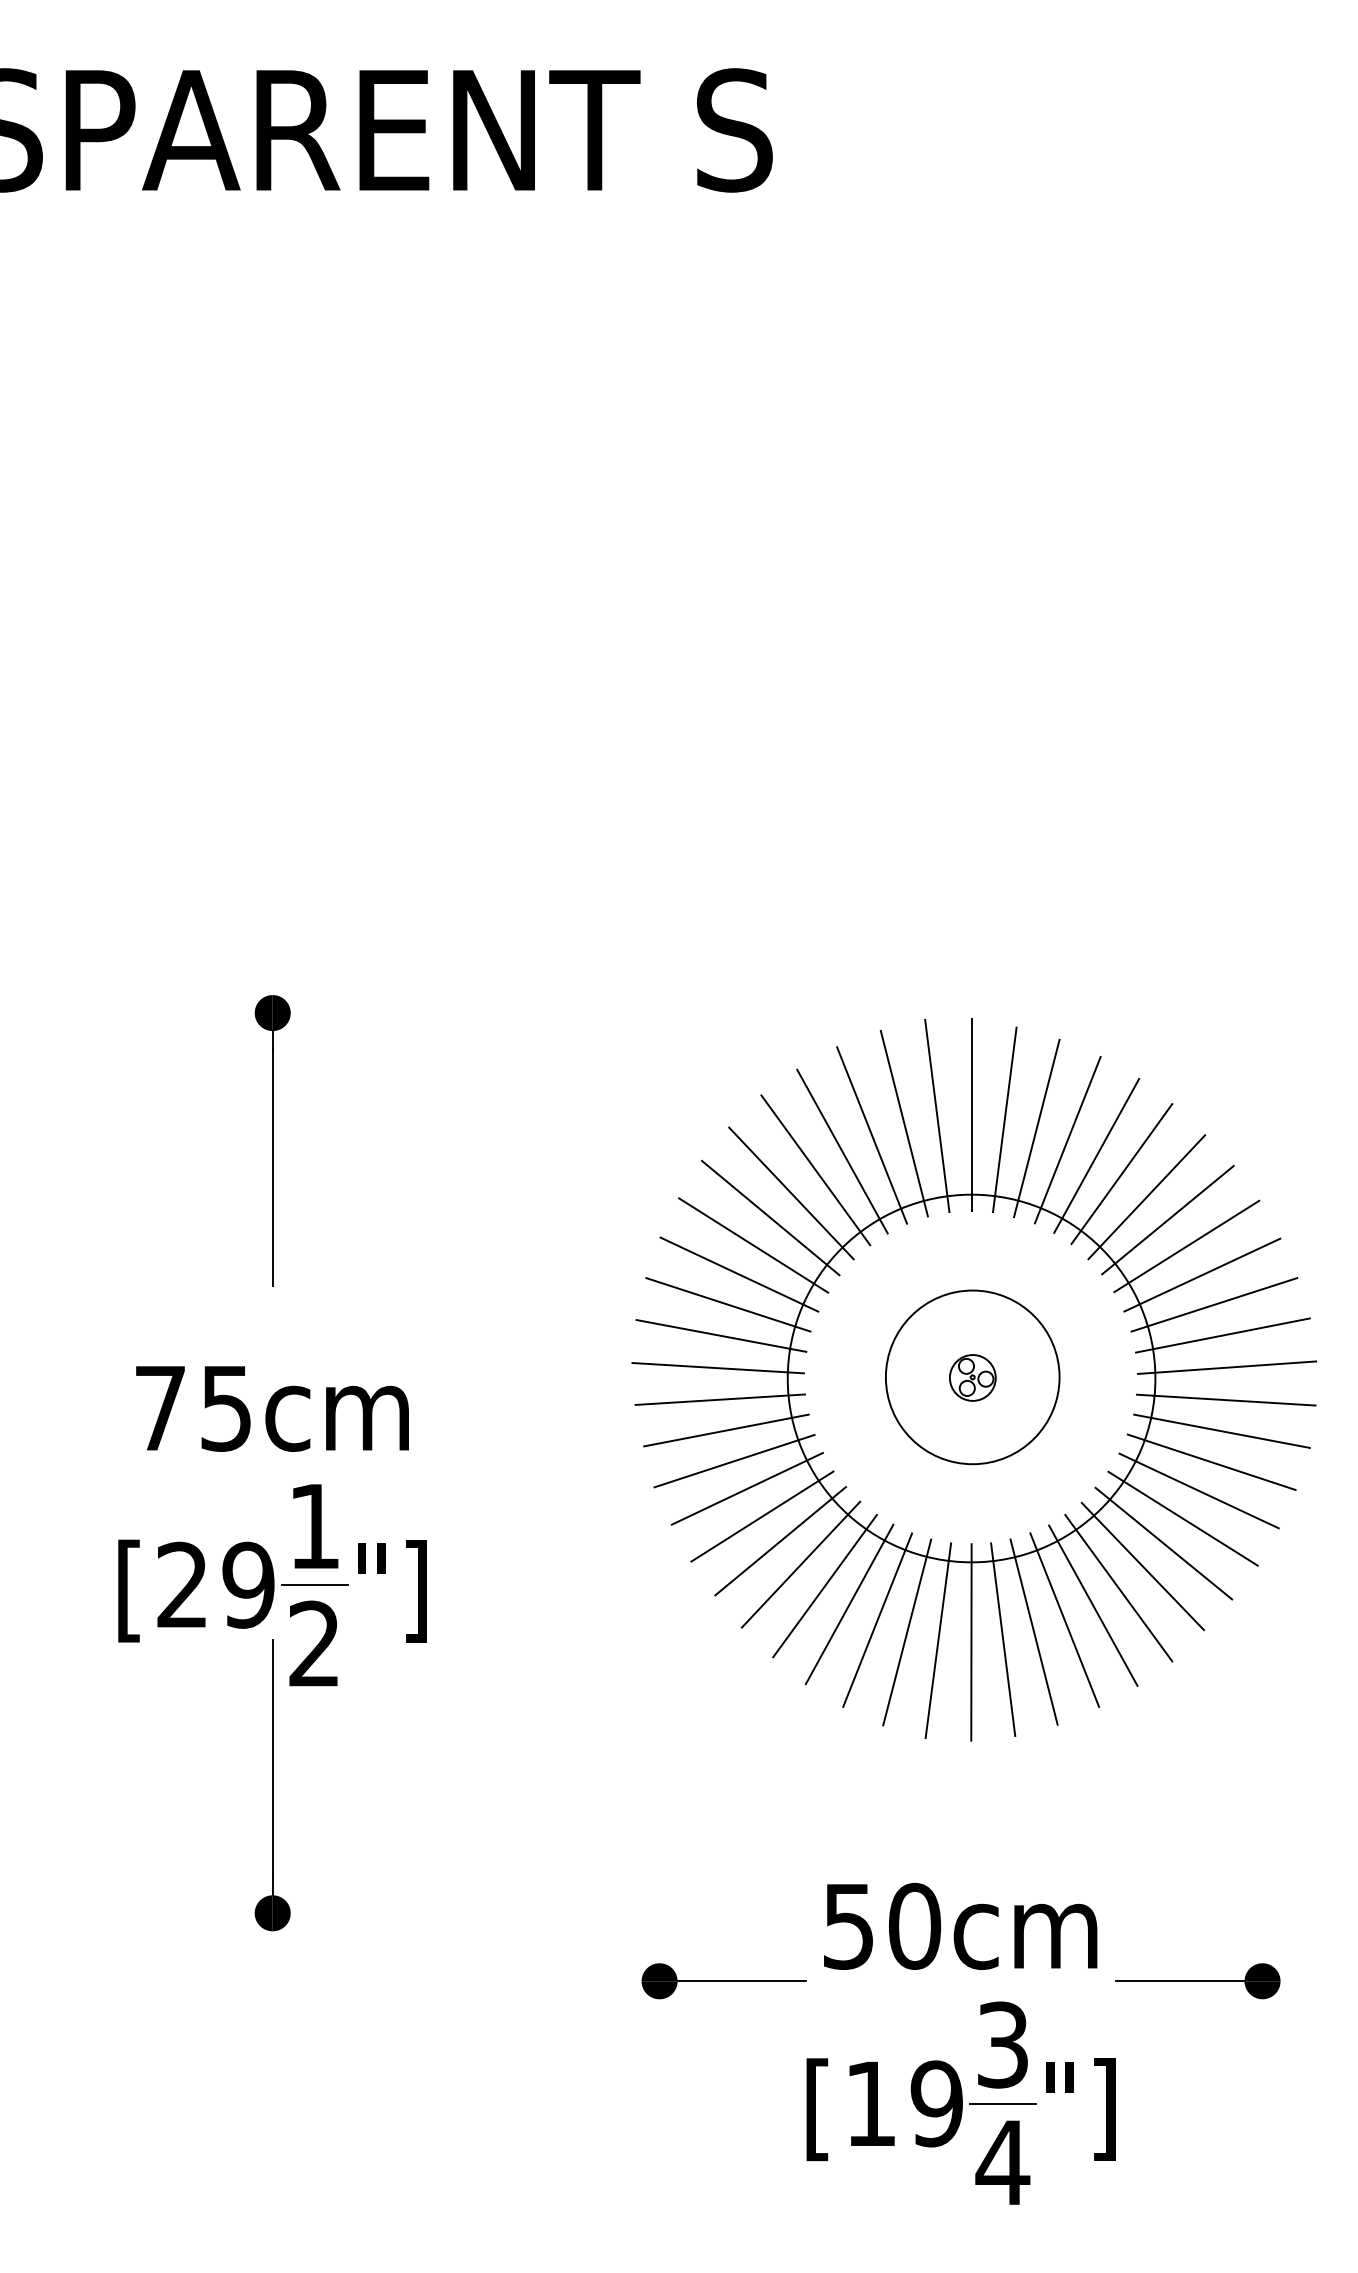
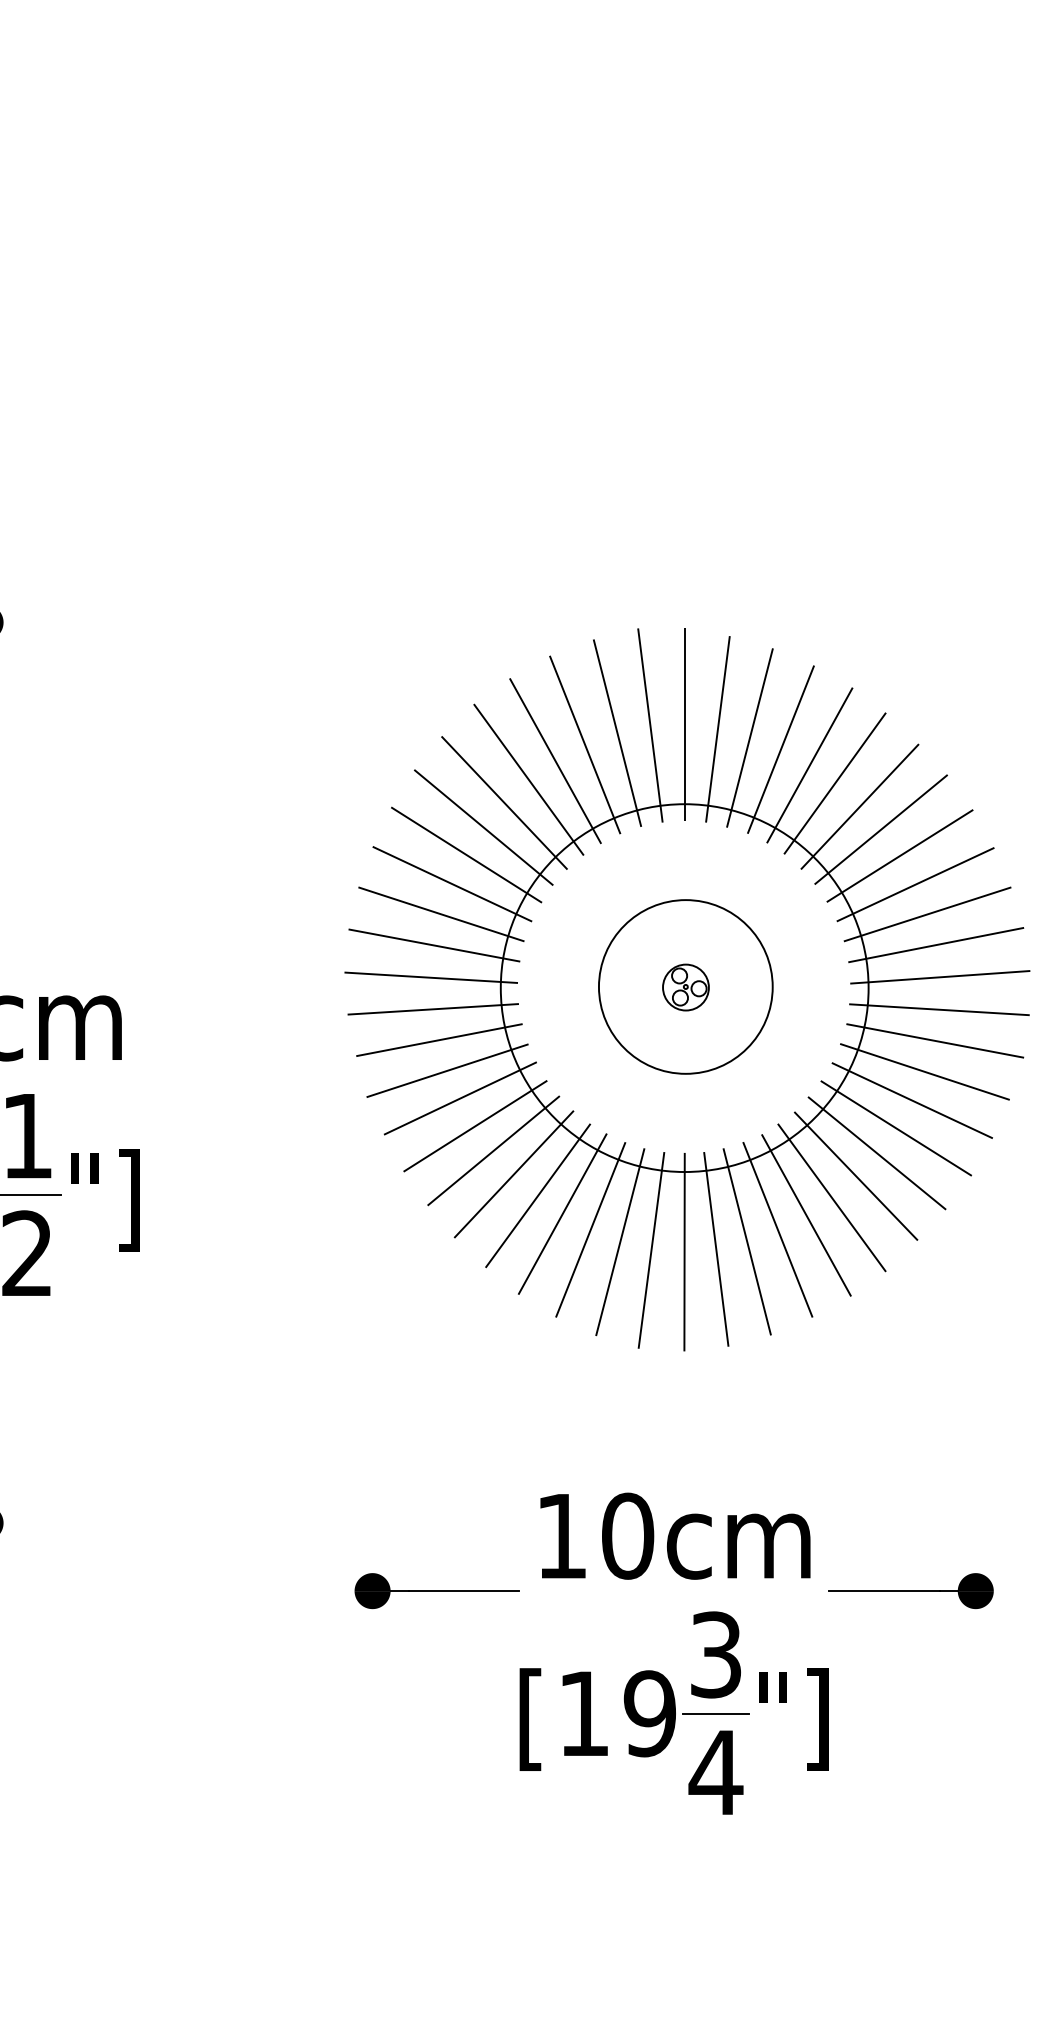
text: (848, 1926) -> (561, 1536), 50cm -> 10cm

